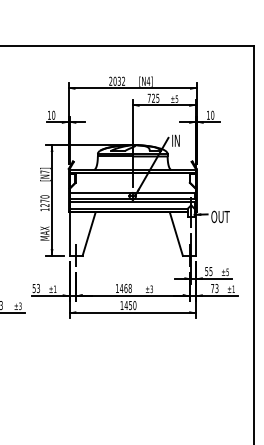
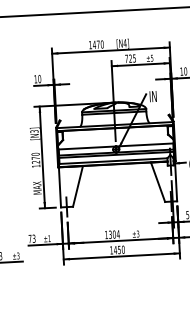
text: (117, 80) -> (96, 44), 2032 -> 1470
text: (44, 171) -> (34, 131), [N7] -> [N3]
text: (33, 288) -> (29, 239), 53 -> 73
text: (125, 288) -> (113, 234), 1468 -> 1304

